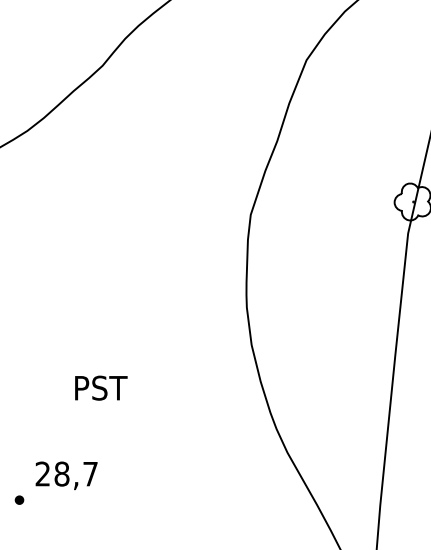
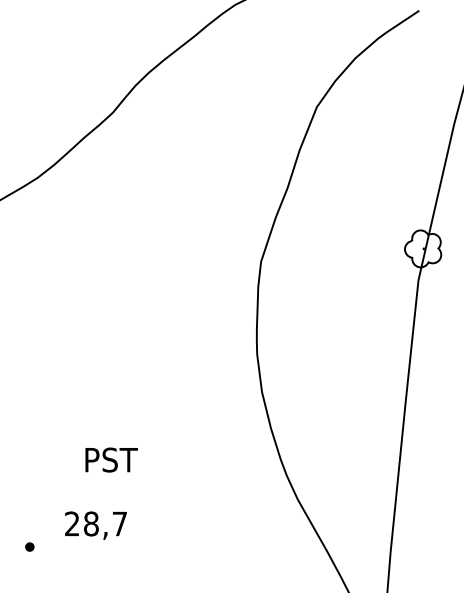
text: (101, 387) -> (111, 459), moved
text: (66, 475) -> (95, 525), moved

